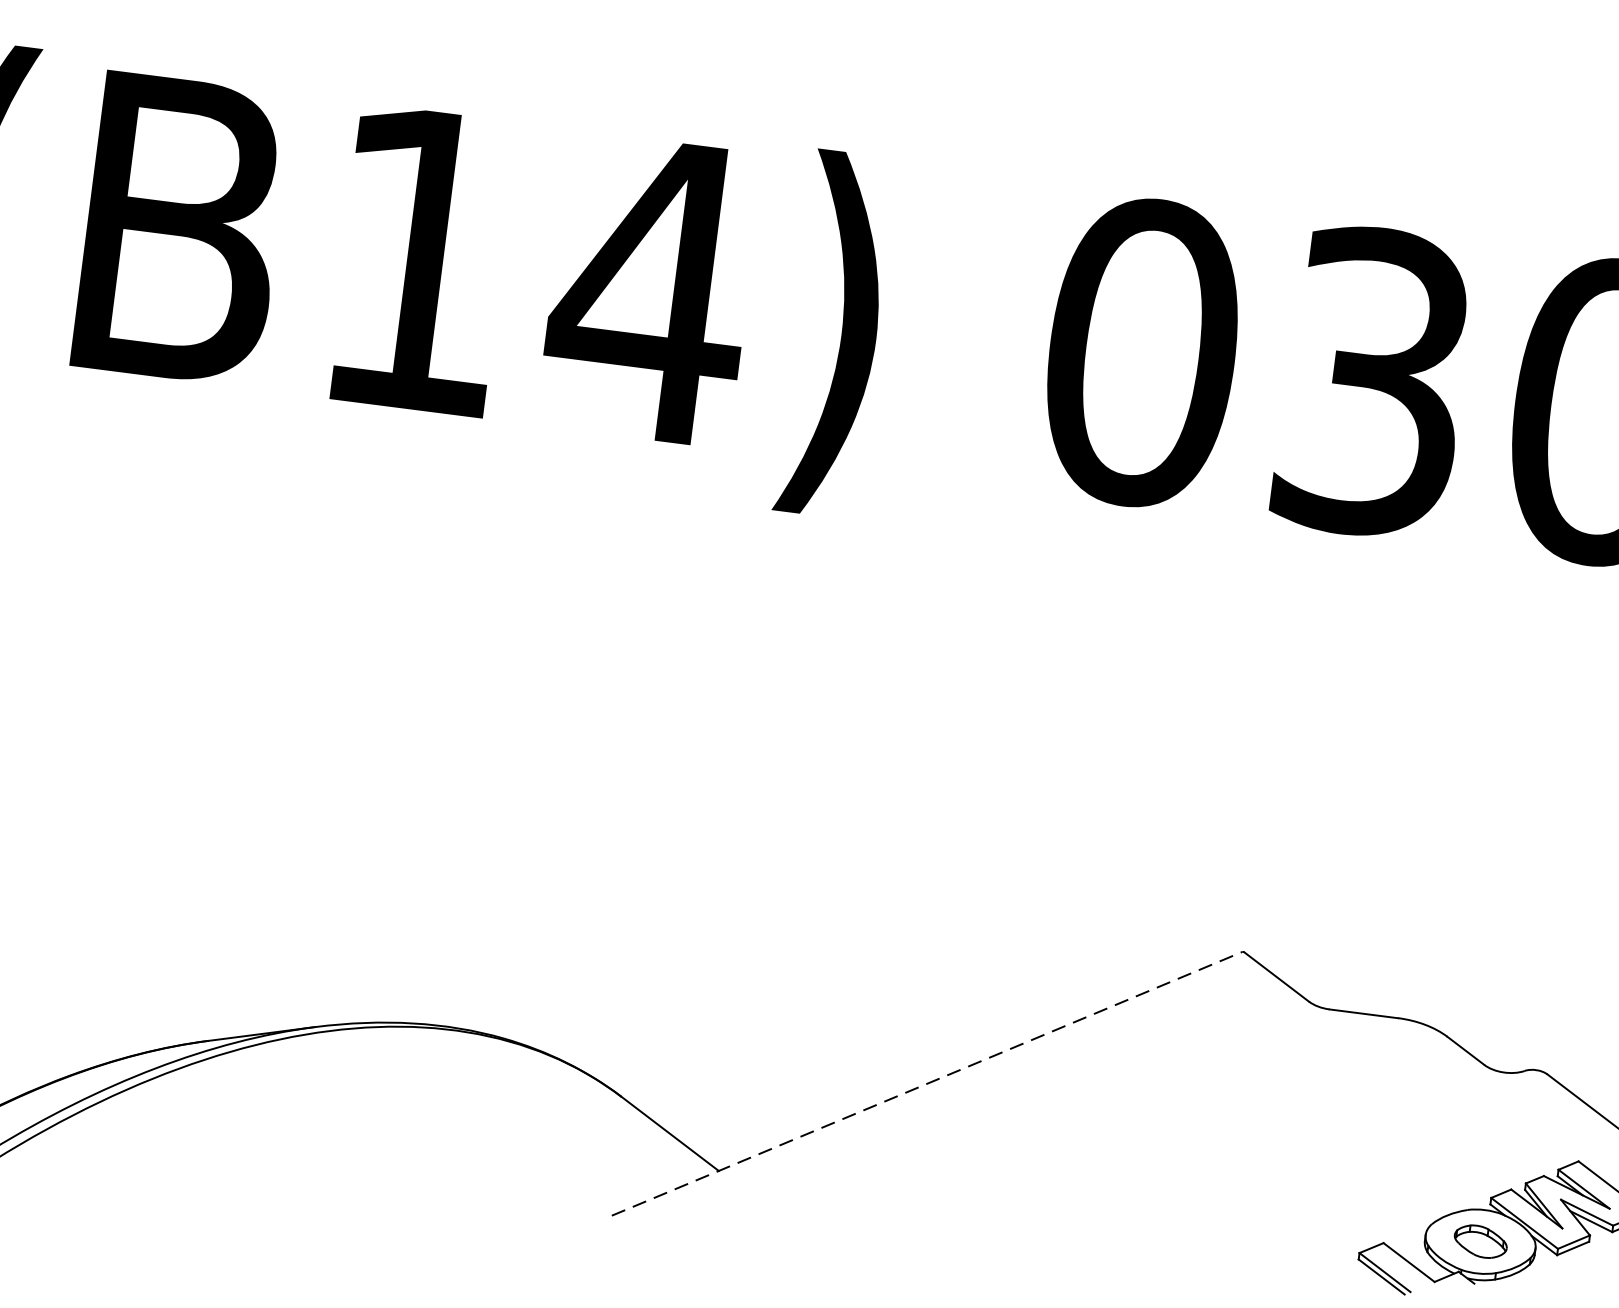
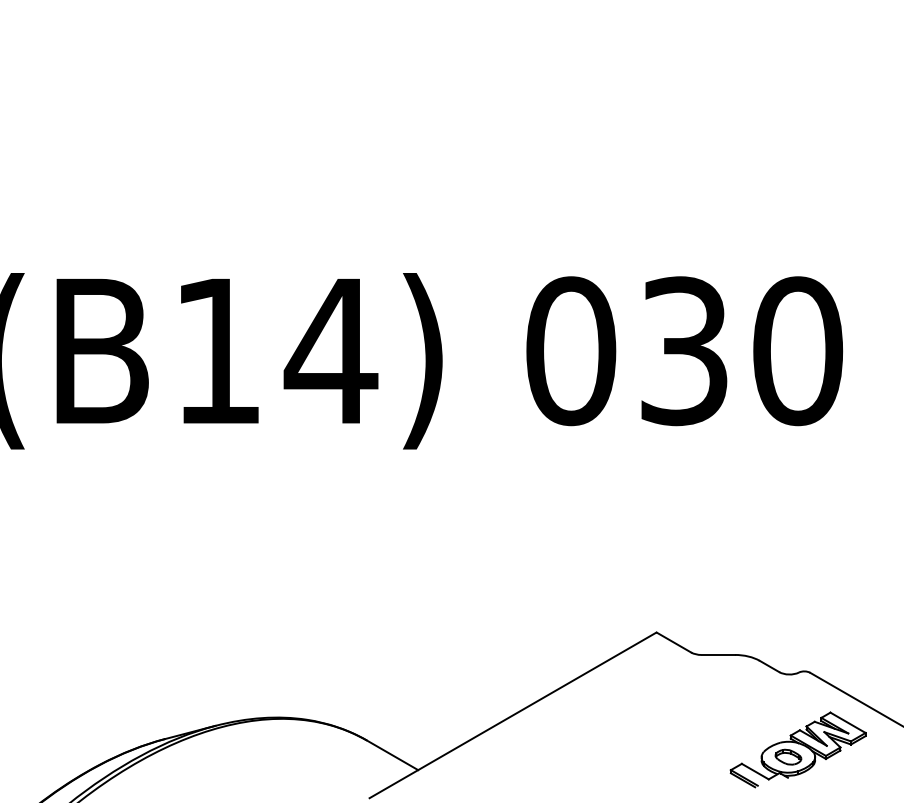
line: (928, 1084) -> (513, 715), dashed -> solid

